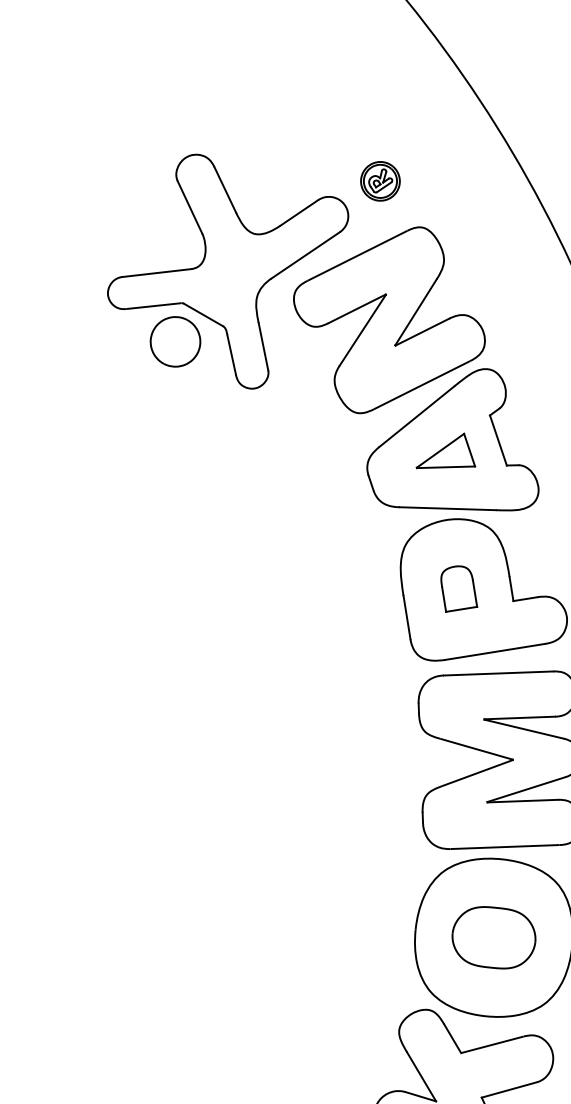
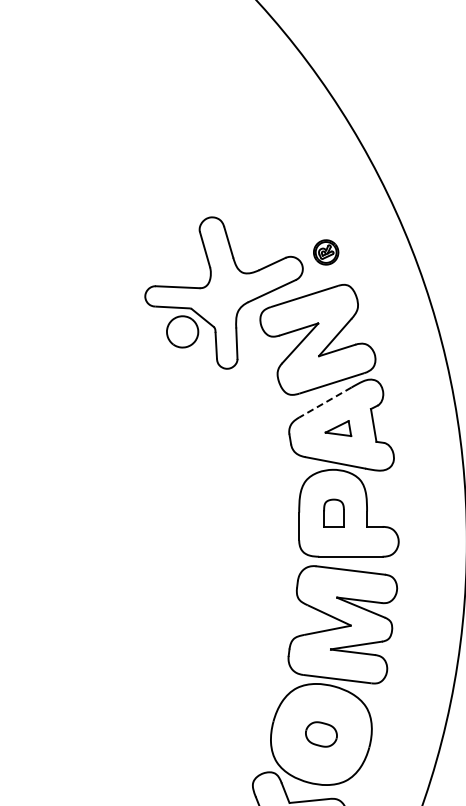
line: (415, 416) -> (324, 402), solid -> dashed
part: (443, 454) -> (338, 428), size x0.7
part: (494, 937) -> (321, 734), size x0.6

